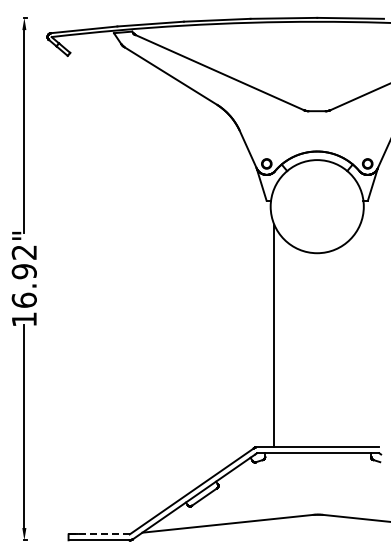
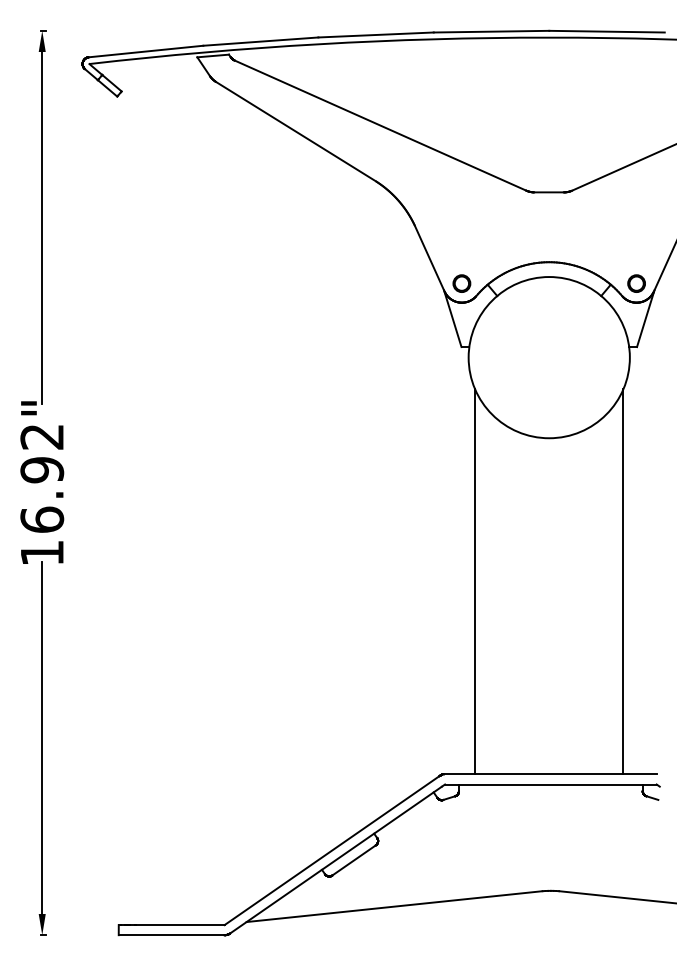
line: (360, 336) -> (624, 582), added
line: (104, 534) -> (180, 925), dashed -> solid

